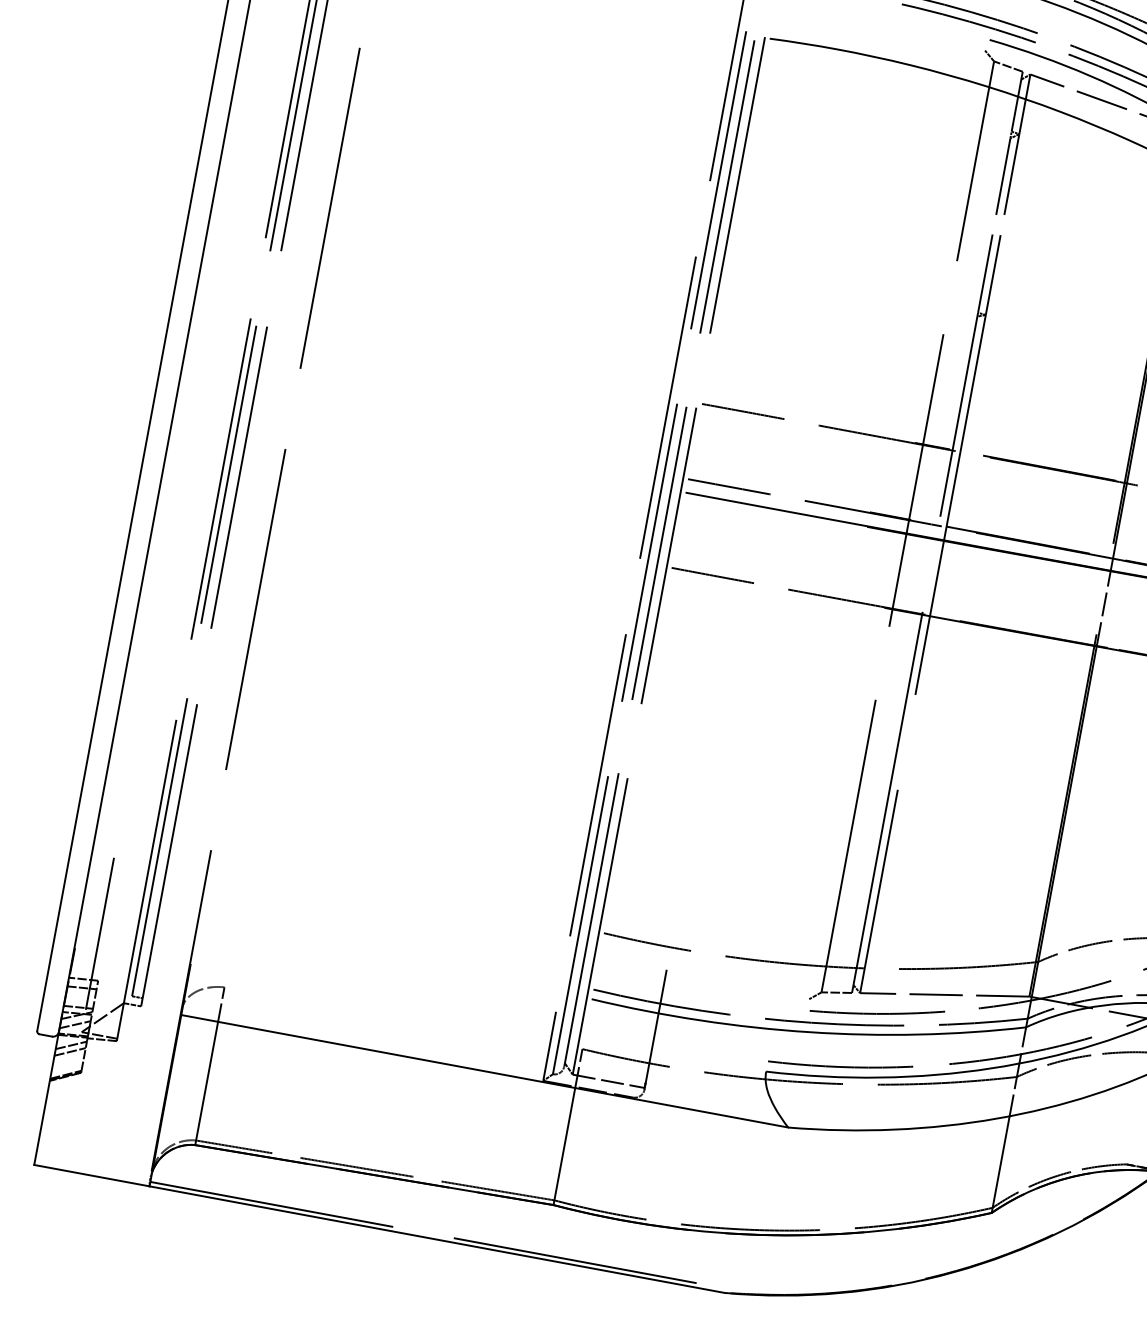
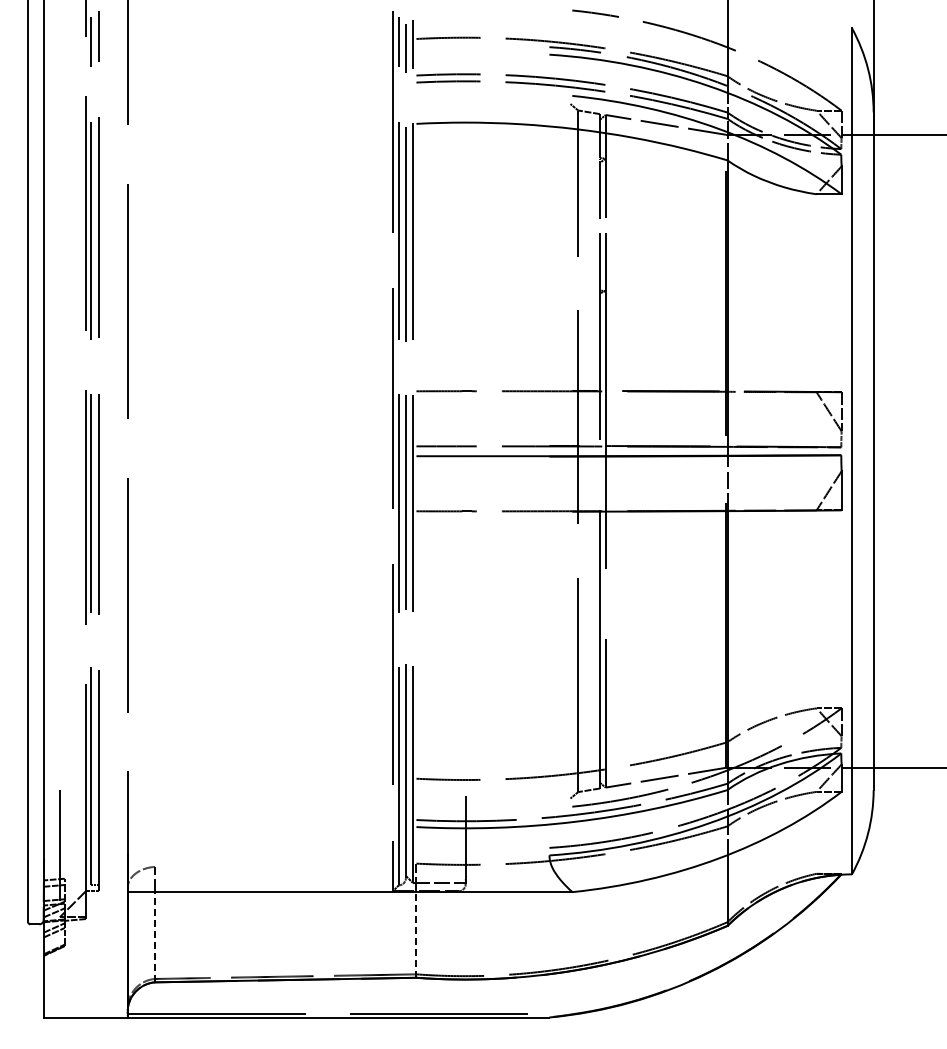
line: (207, 1082) -> (155, 936), solid -> dashed
line: (564, 1145) -> (416, 934), solid -> dashed

